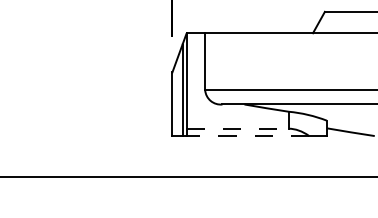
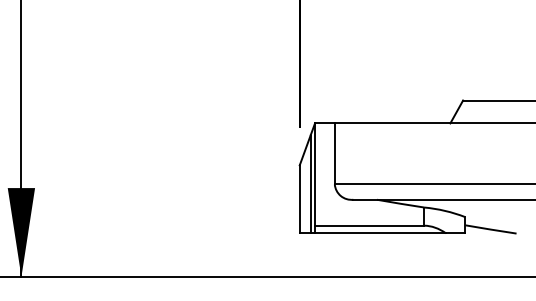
line: (237, 128) -> (369, 225), dashed -> solid
line: (247, 135) -> (380, 233), dashed -> solid

